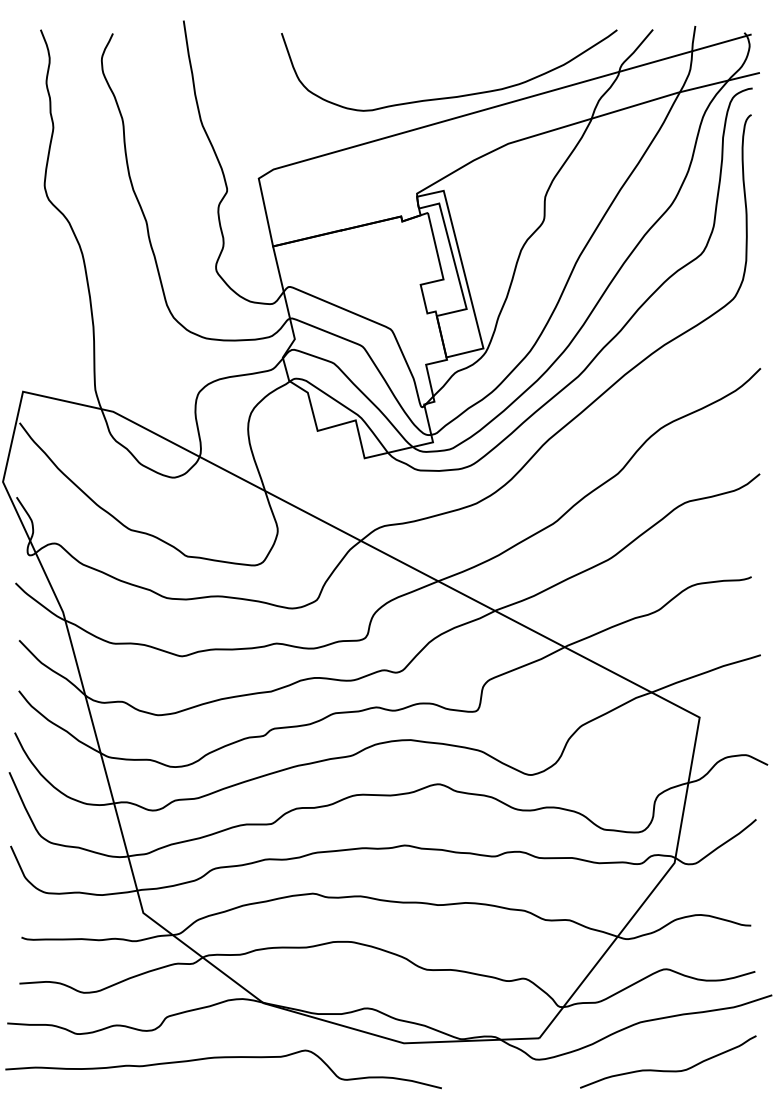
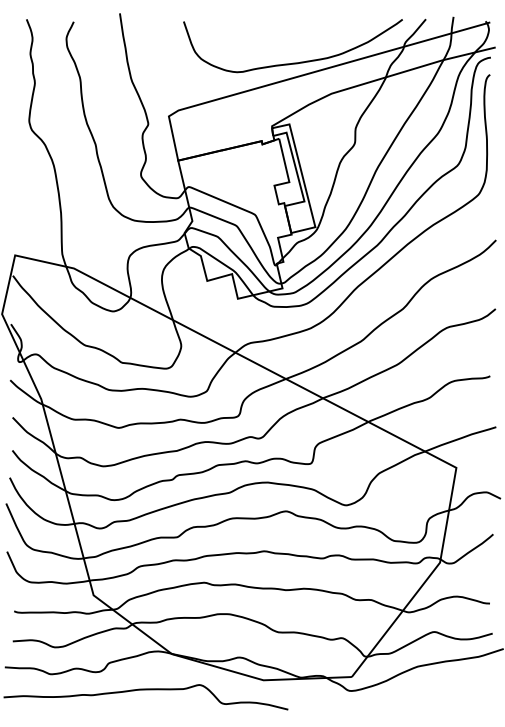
curve: (667, 1069) -> (435, 697), removed

